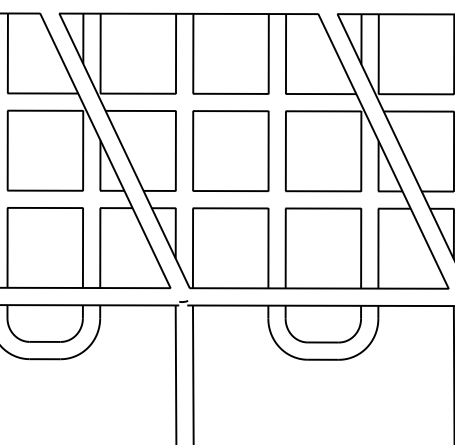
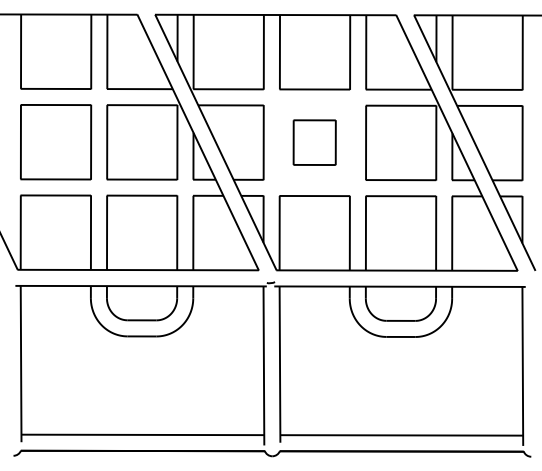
part: (230, 150) -> (314, 142), size x0.6

